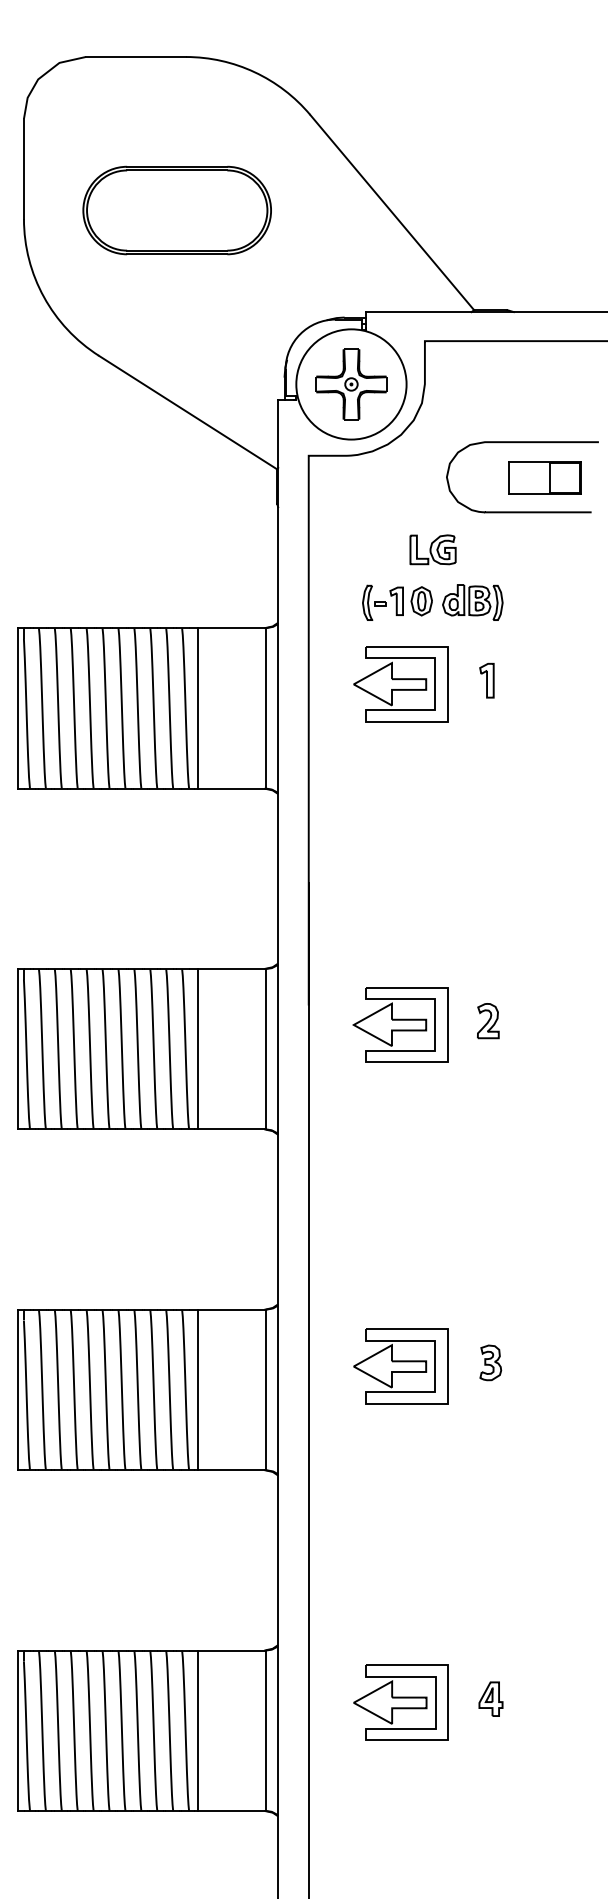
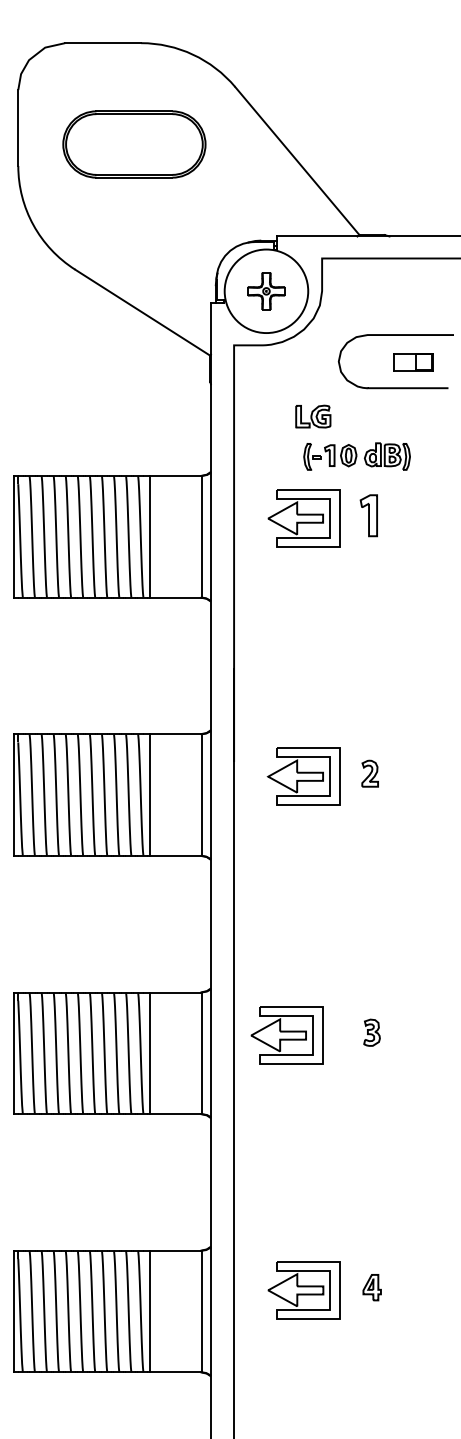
part: (177, 210) -> (134, 144), moved
part: (351, 384) -> (266, 291), size x0.7
part: (545, 477) -> (413, 361), size x0.7
part: (433, 549) -> (313, 416), moved
part: (432, 602) -> (356, 456), moved
part: (487, 680) -> (369, 515), size x1.6
part: (400, 1366) -> (286, 1035), moved

